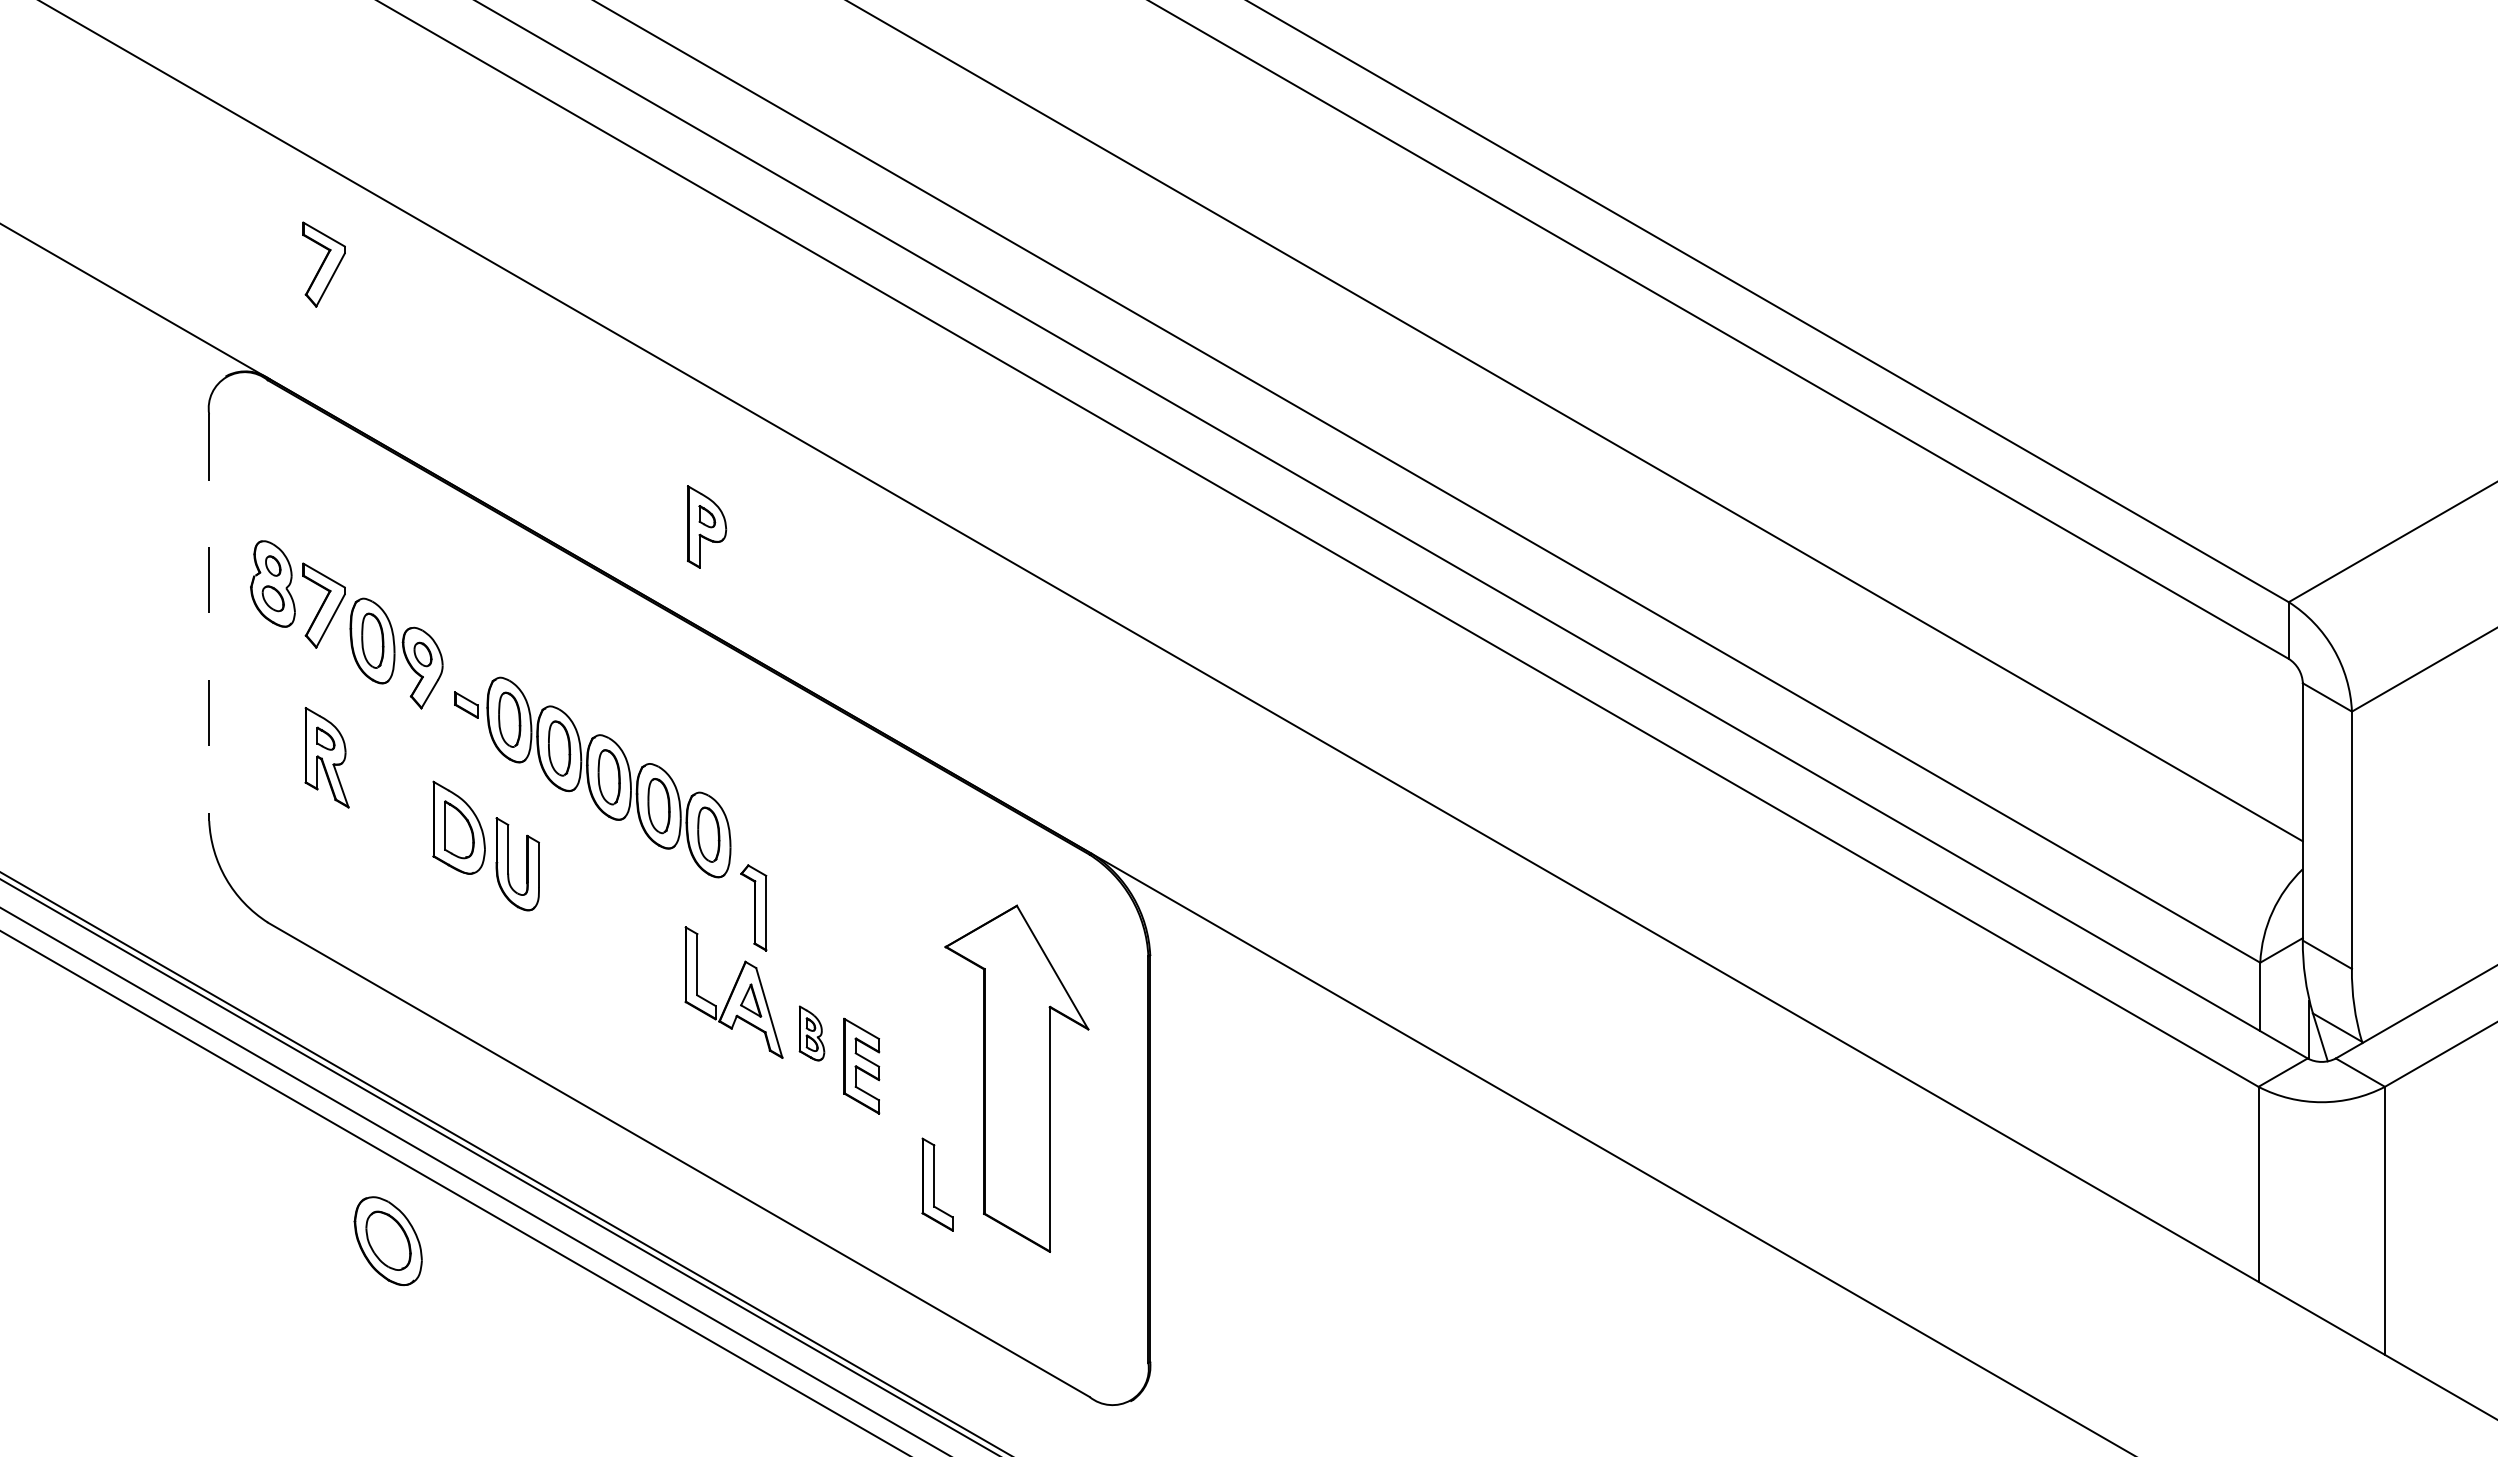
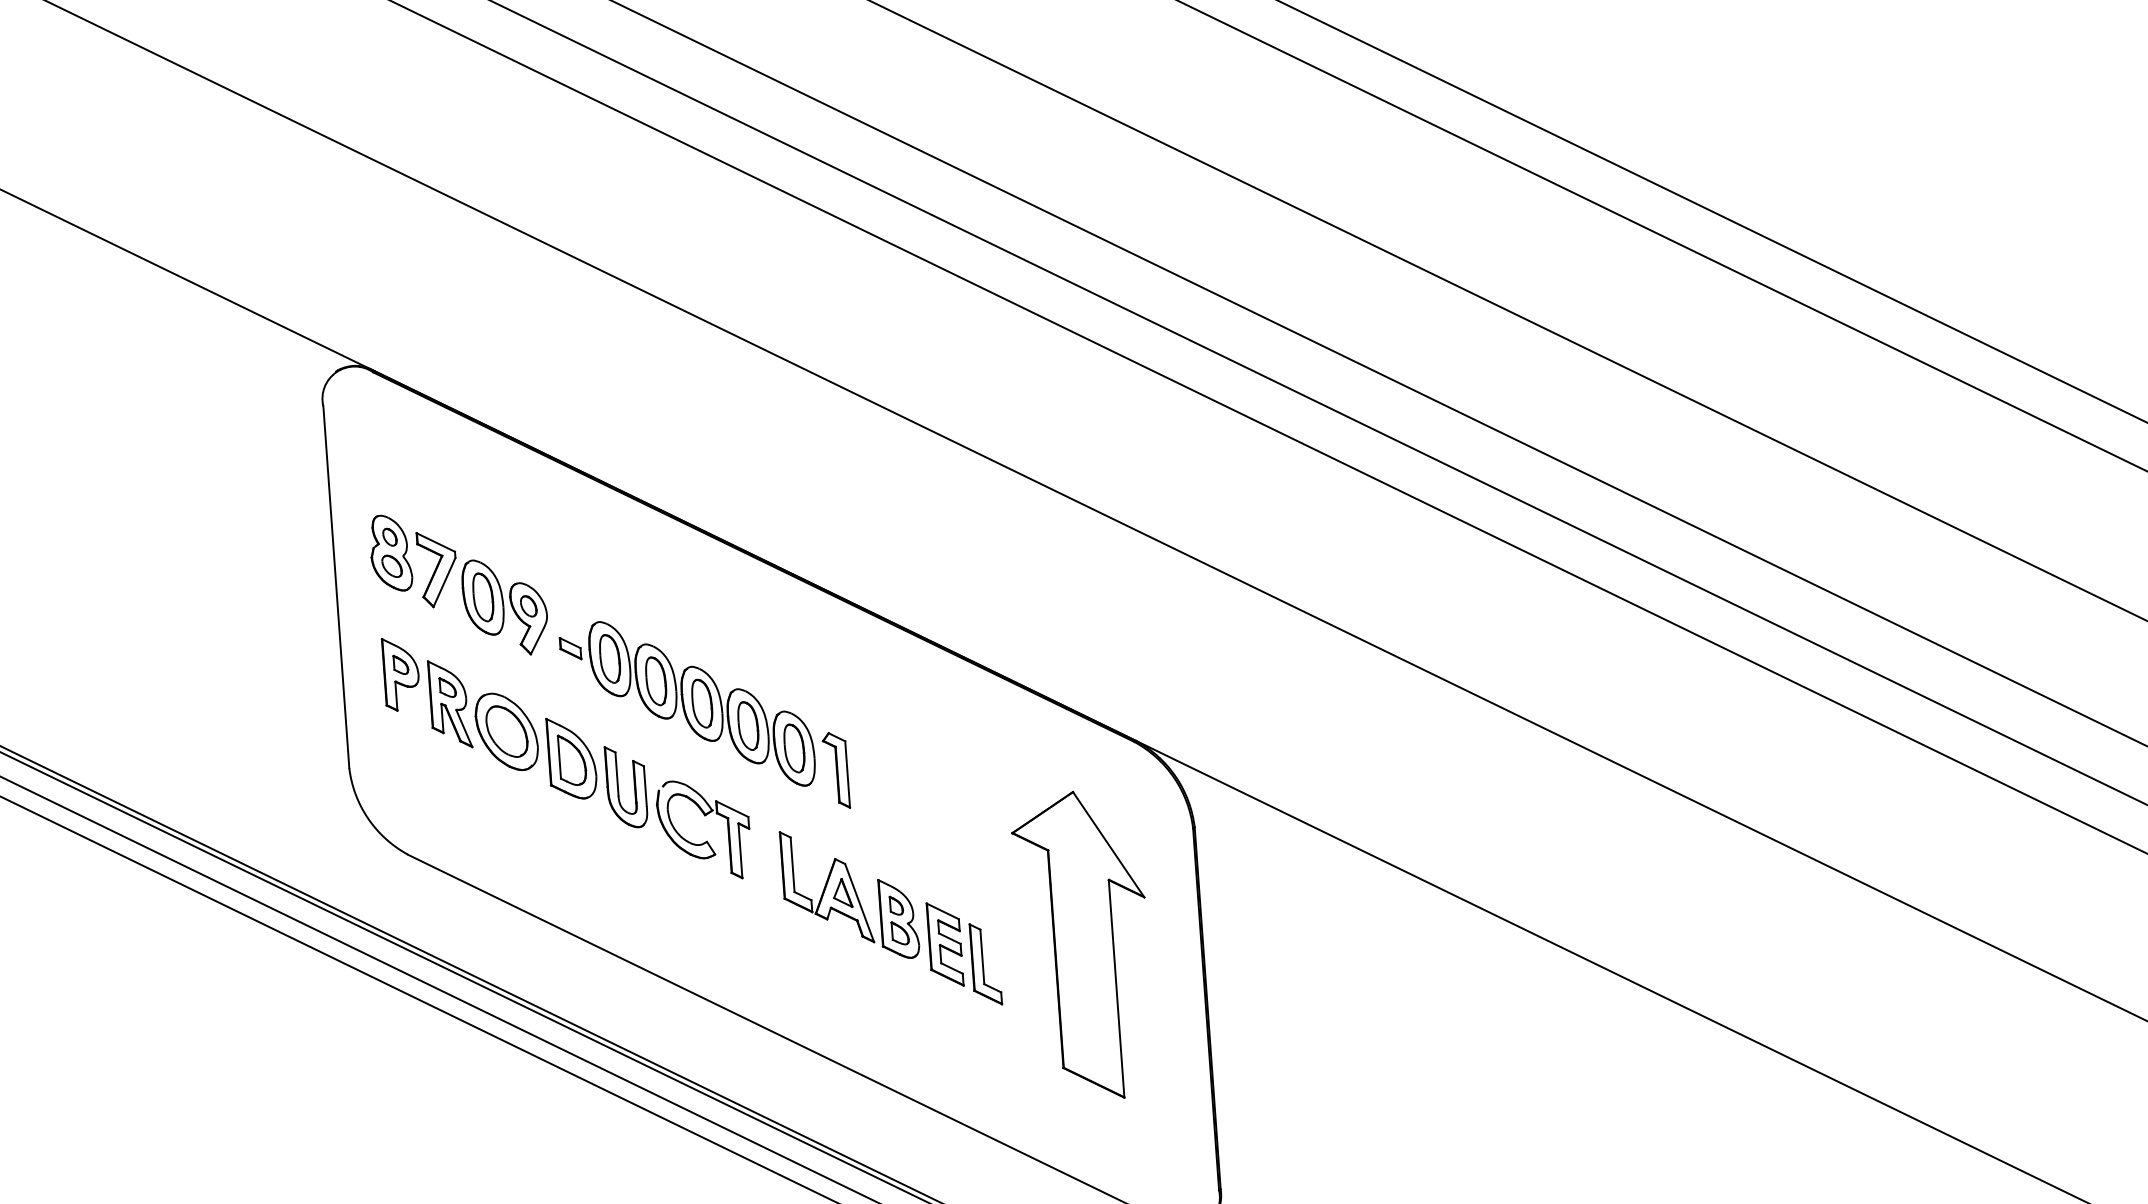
part: (323, 264) -> (415, 265), removed
part: (707, 526) -> (401, 673), moved
line: (209, 618) -> (336, 587), dashed -> solid
part: (753, 907) -> (835, 770), moved
part: (602, 931) -> (706, 841), added
part: (811, 1033) -> (898, 918), size x1.67
part: (937, 1184) -> (985, 964), moved
part: (387, 1240) -> (506, 731), moved

